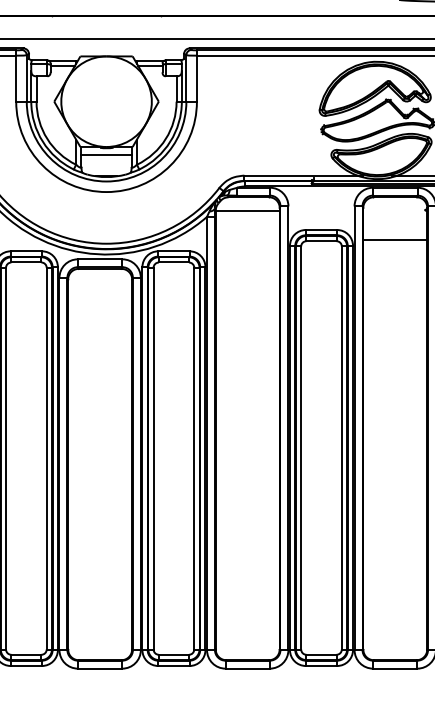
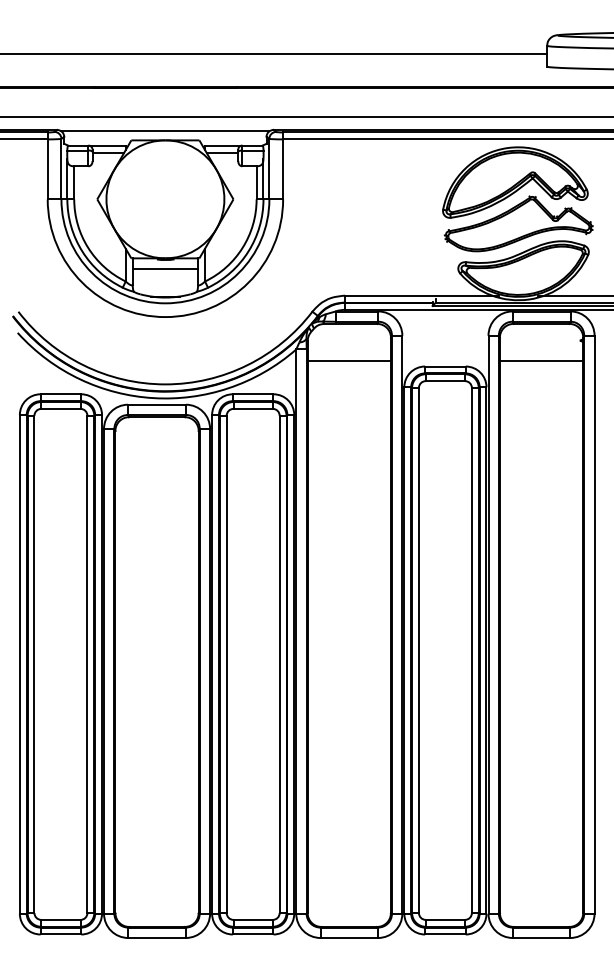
line: (106, 49) -> (165, 131), added
line: (247, 211) -> (348, 361), moved
line: (395, 240) -> (541, 361), moved

